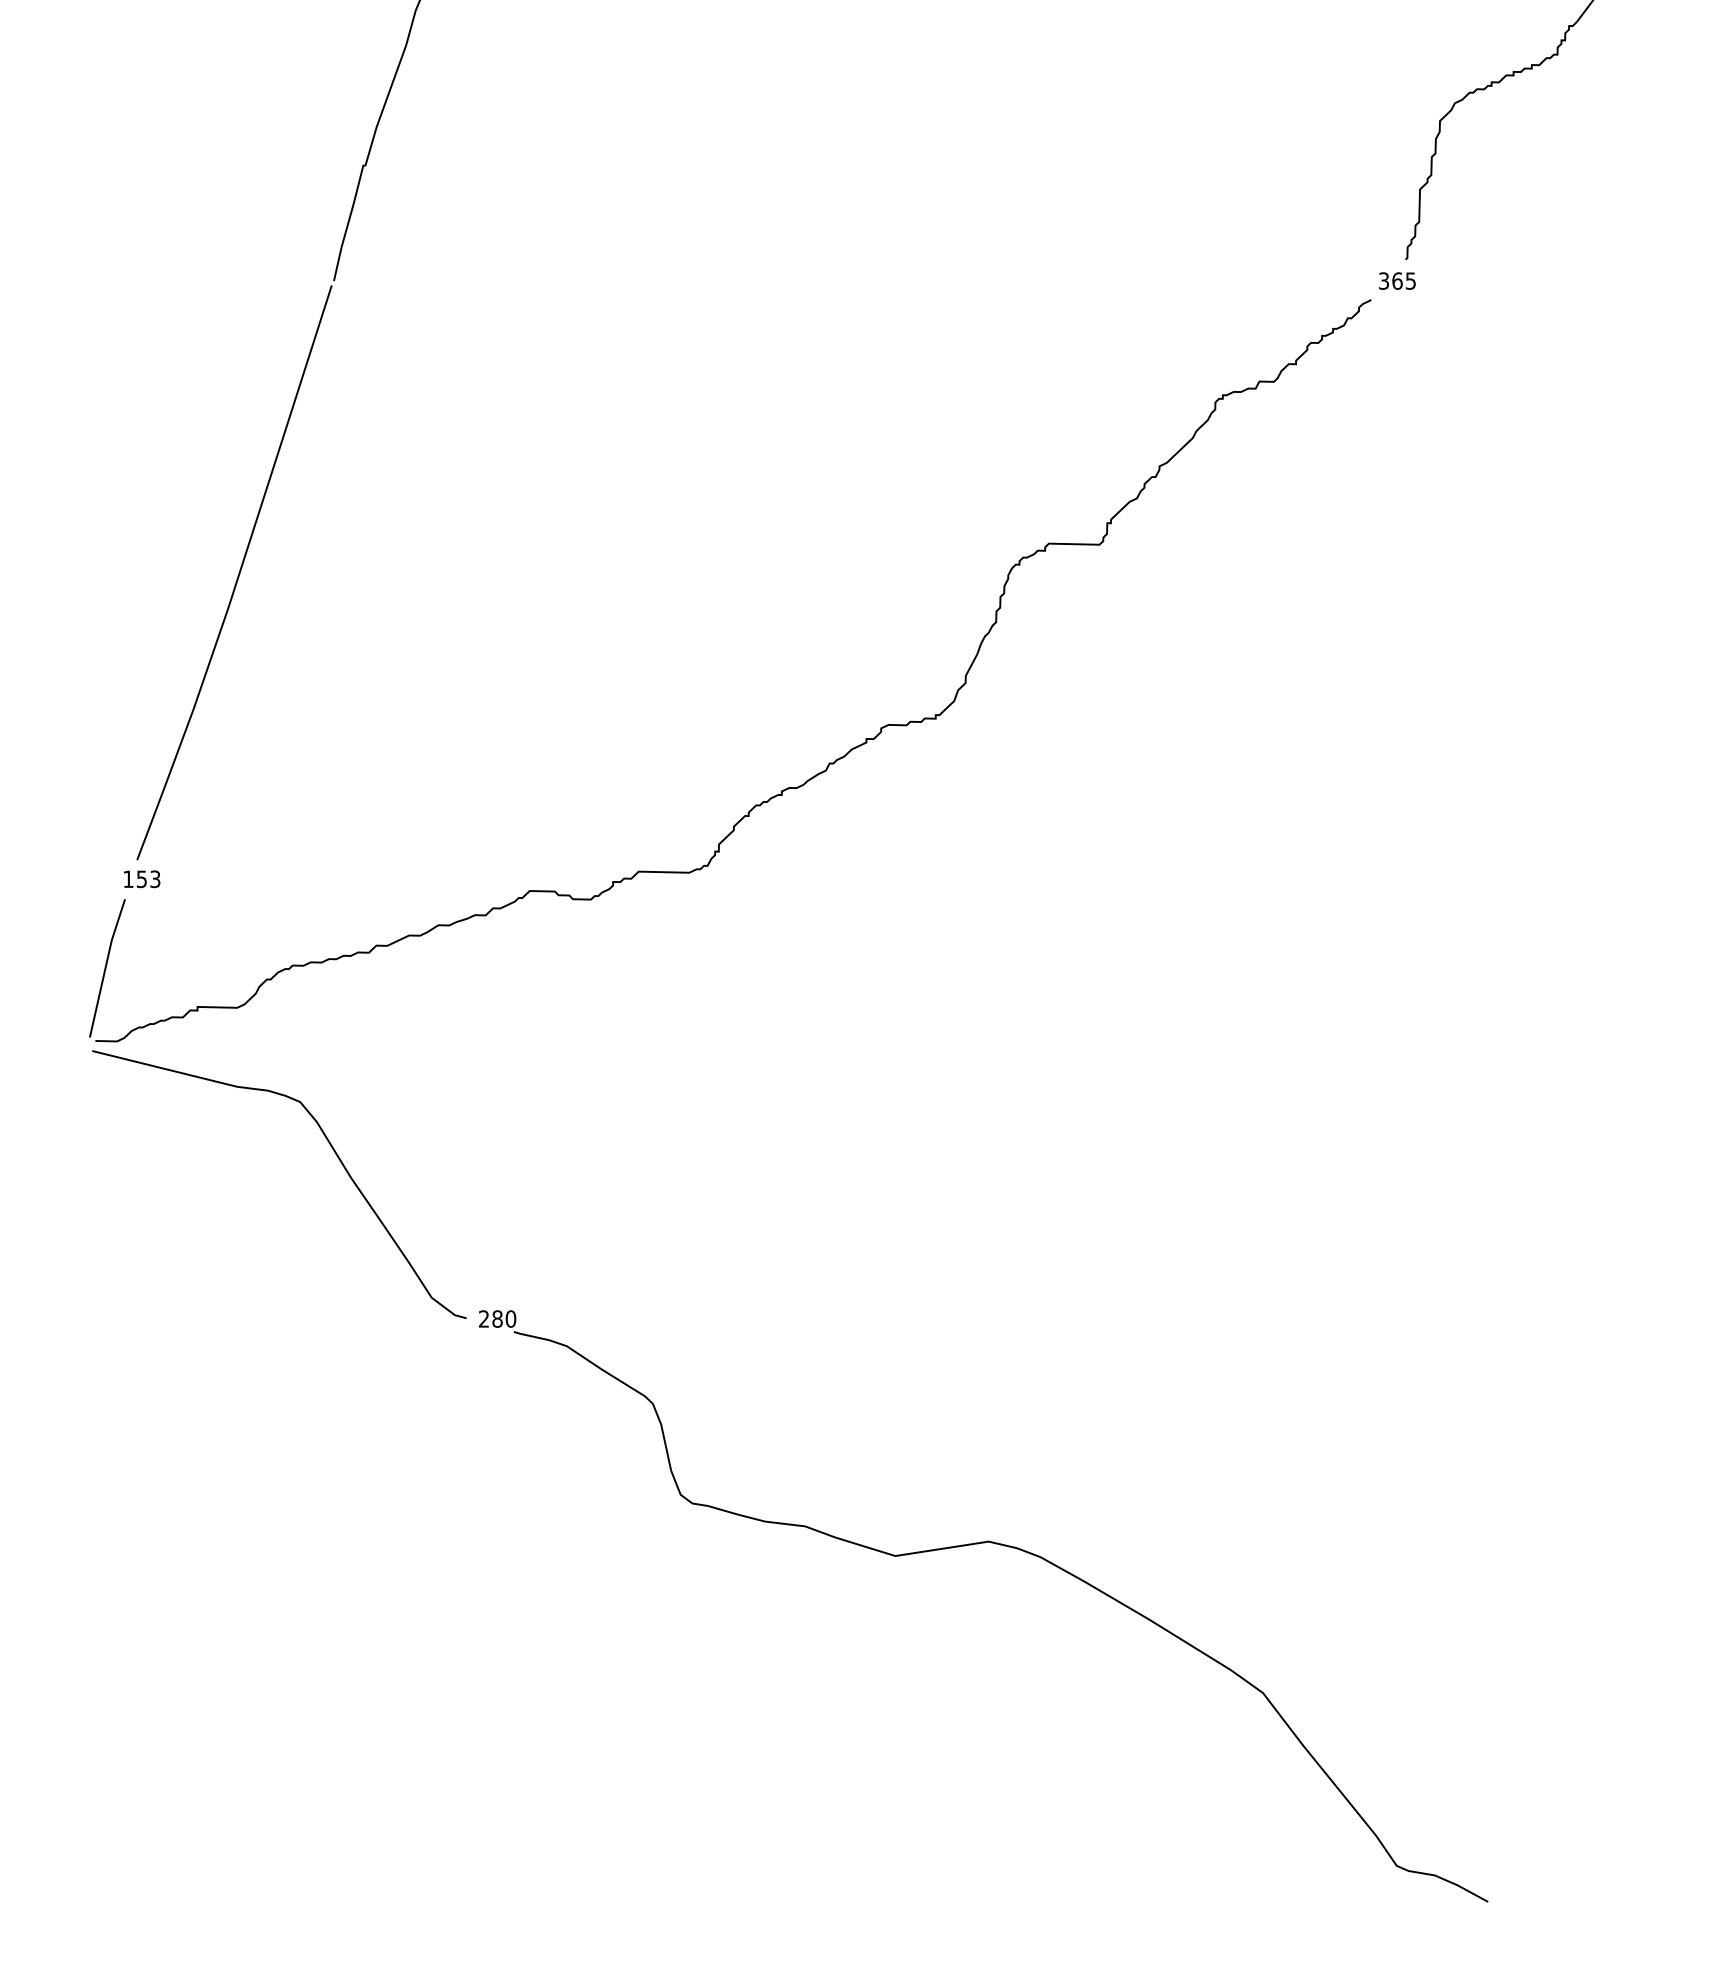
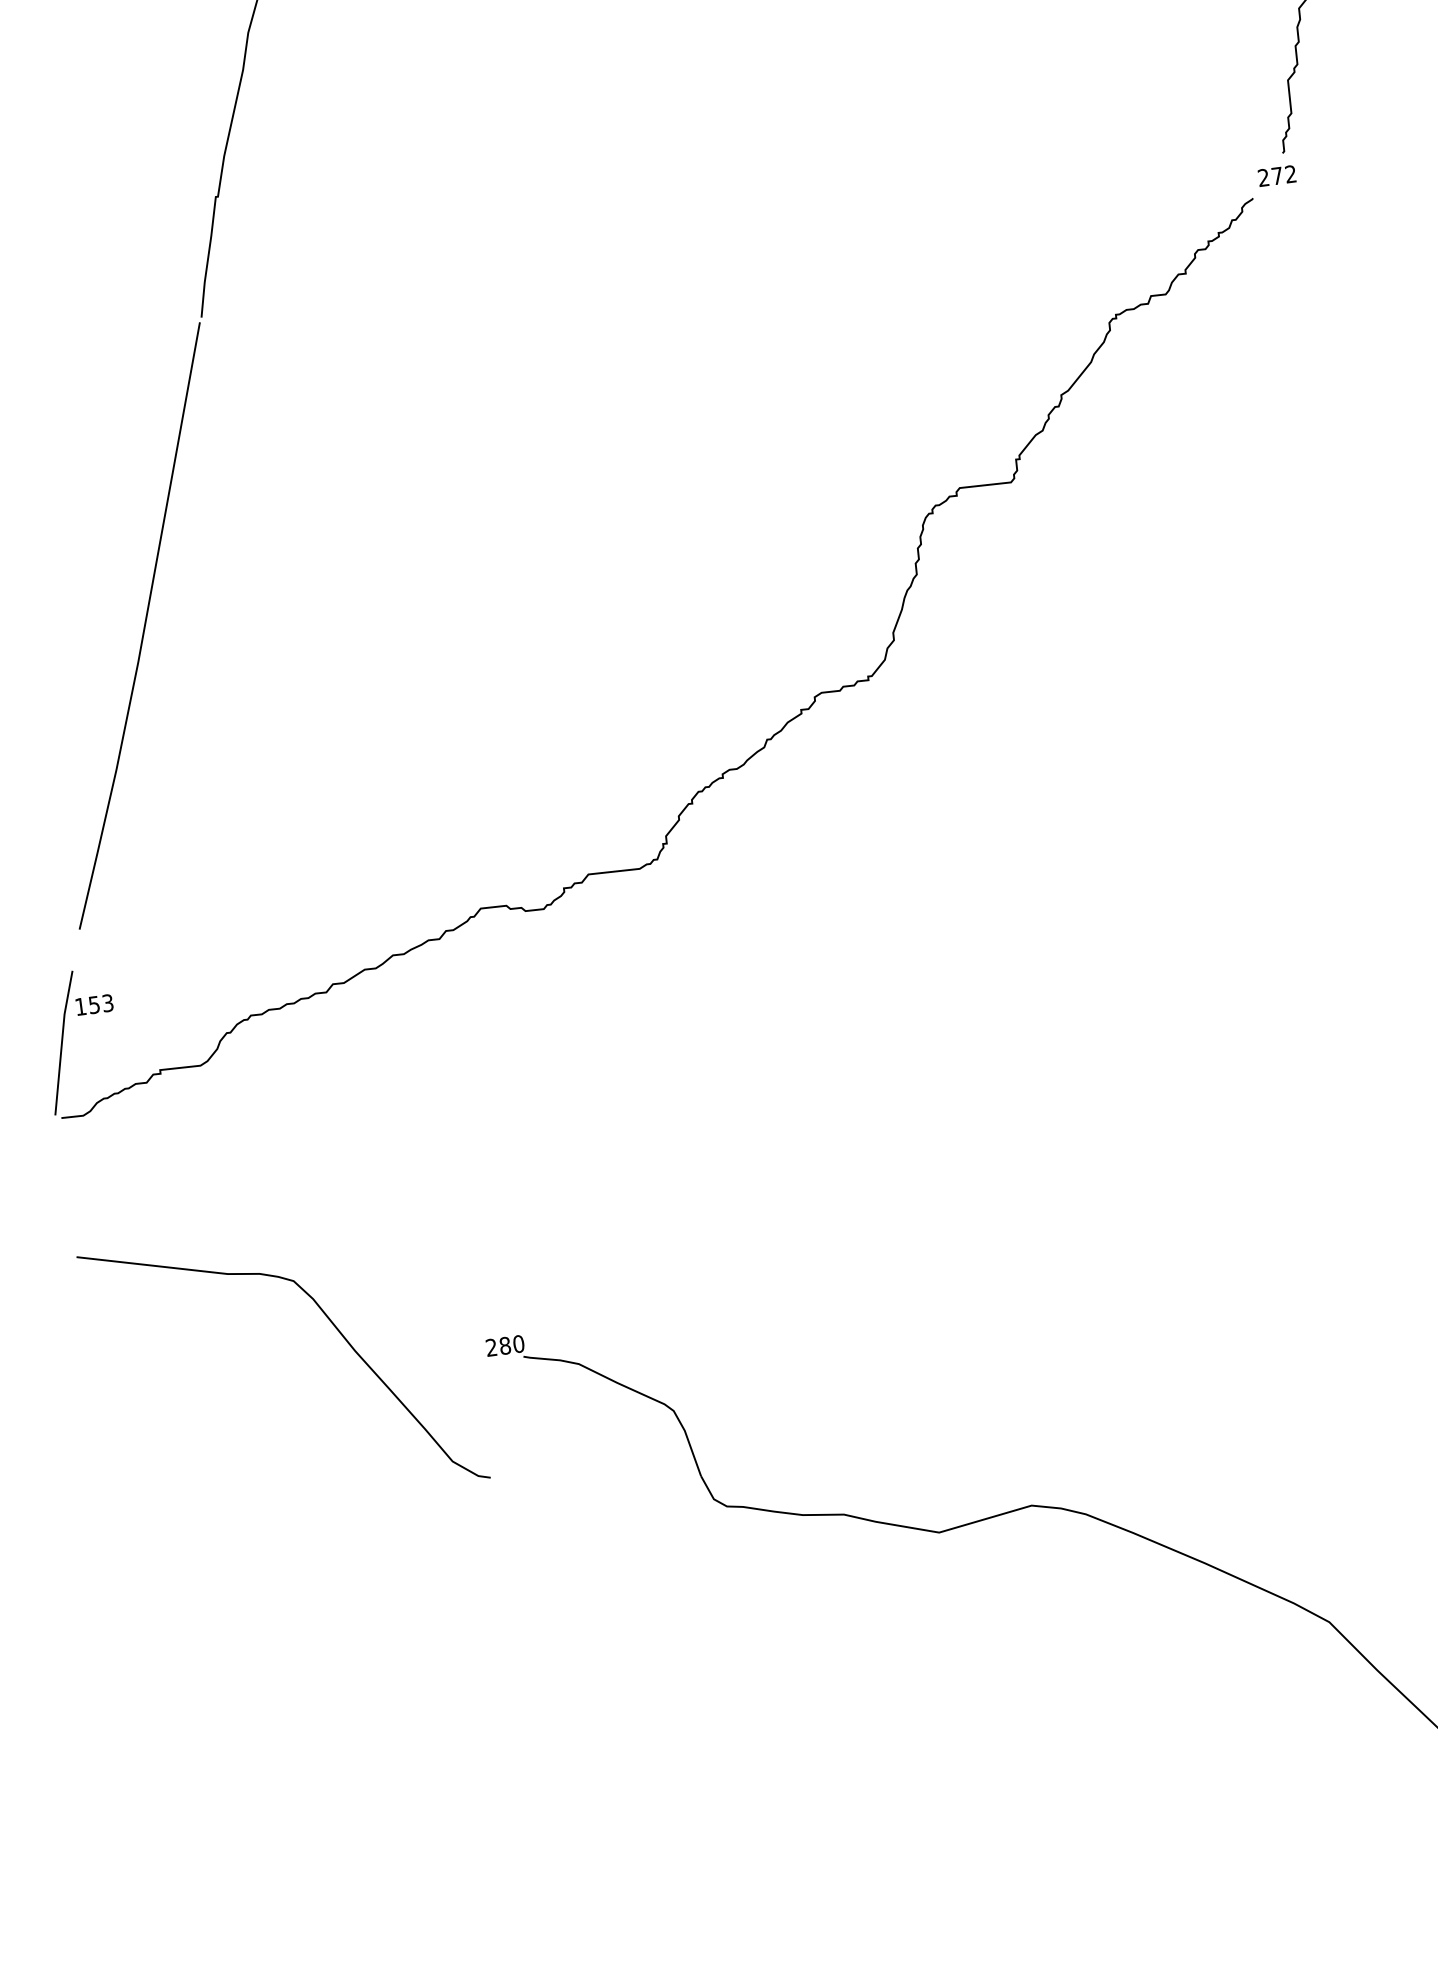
text: (1397, 280) -> (1277, 175), 365 -> 272
text: (142, 879) -> (94, 1005), moved
curve: (333, 1151) -> (333, 1326), moved

